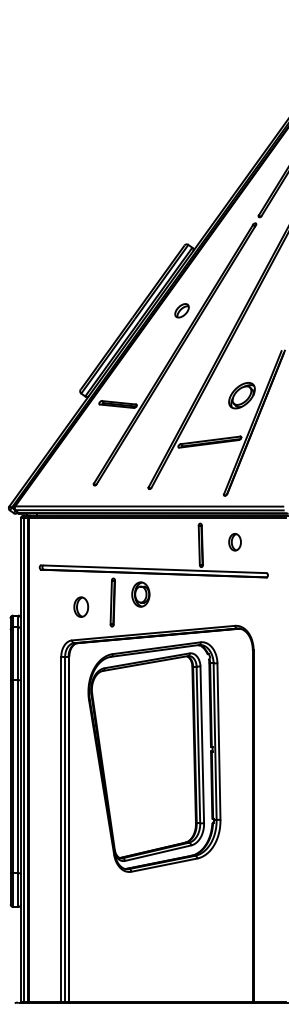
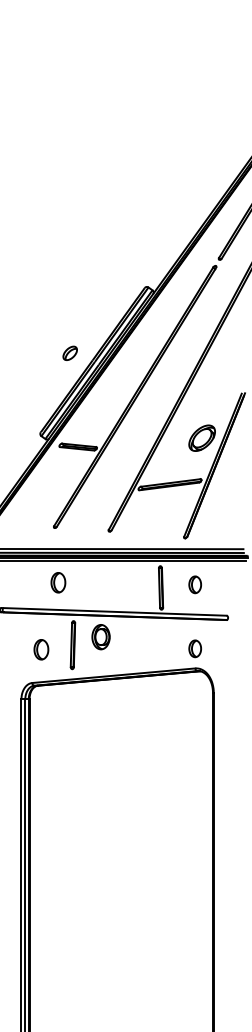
part: (181, 310) -> (69, 353), moved
part: (98, 539) -> (58, 582), added
part: (234, 606) -> (194, 649), added
part: (154, 756) -> (114, 799), removed

